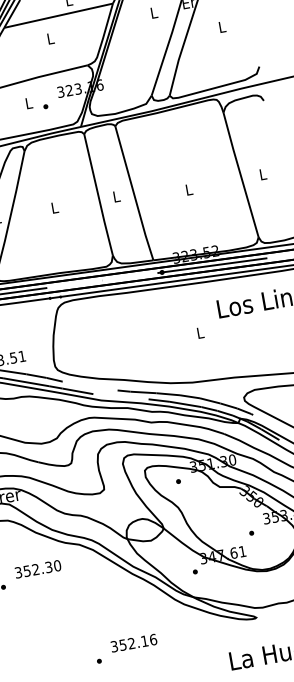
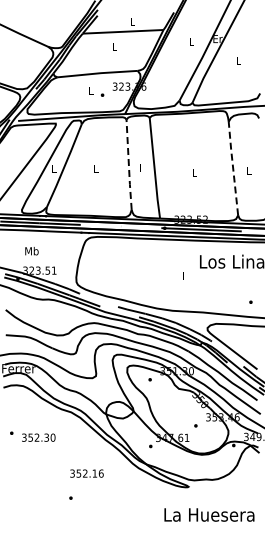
line: (241, 174) -> (233, 168), solid -> dashed
line: (97, 194) -> (128, 164), solid -> dashed
text: (37, 569) -> (38, 437), moved
text: (133, 643) -> (86, 473), moved

